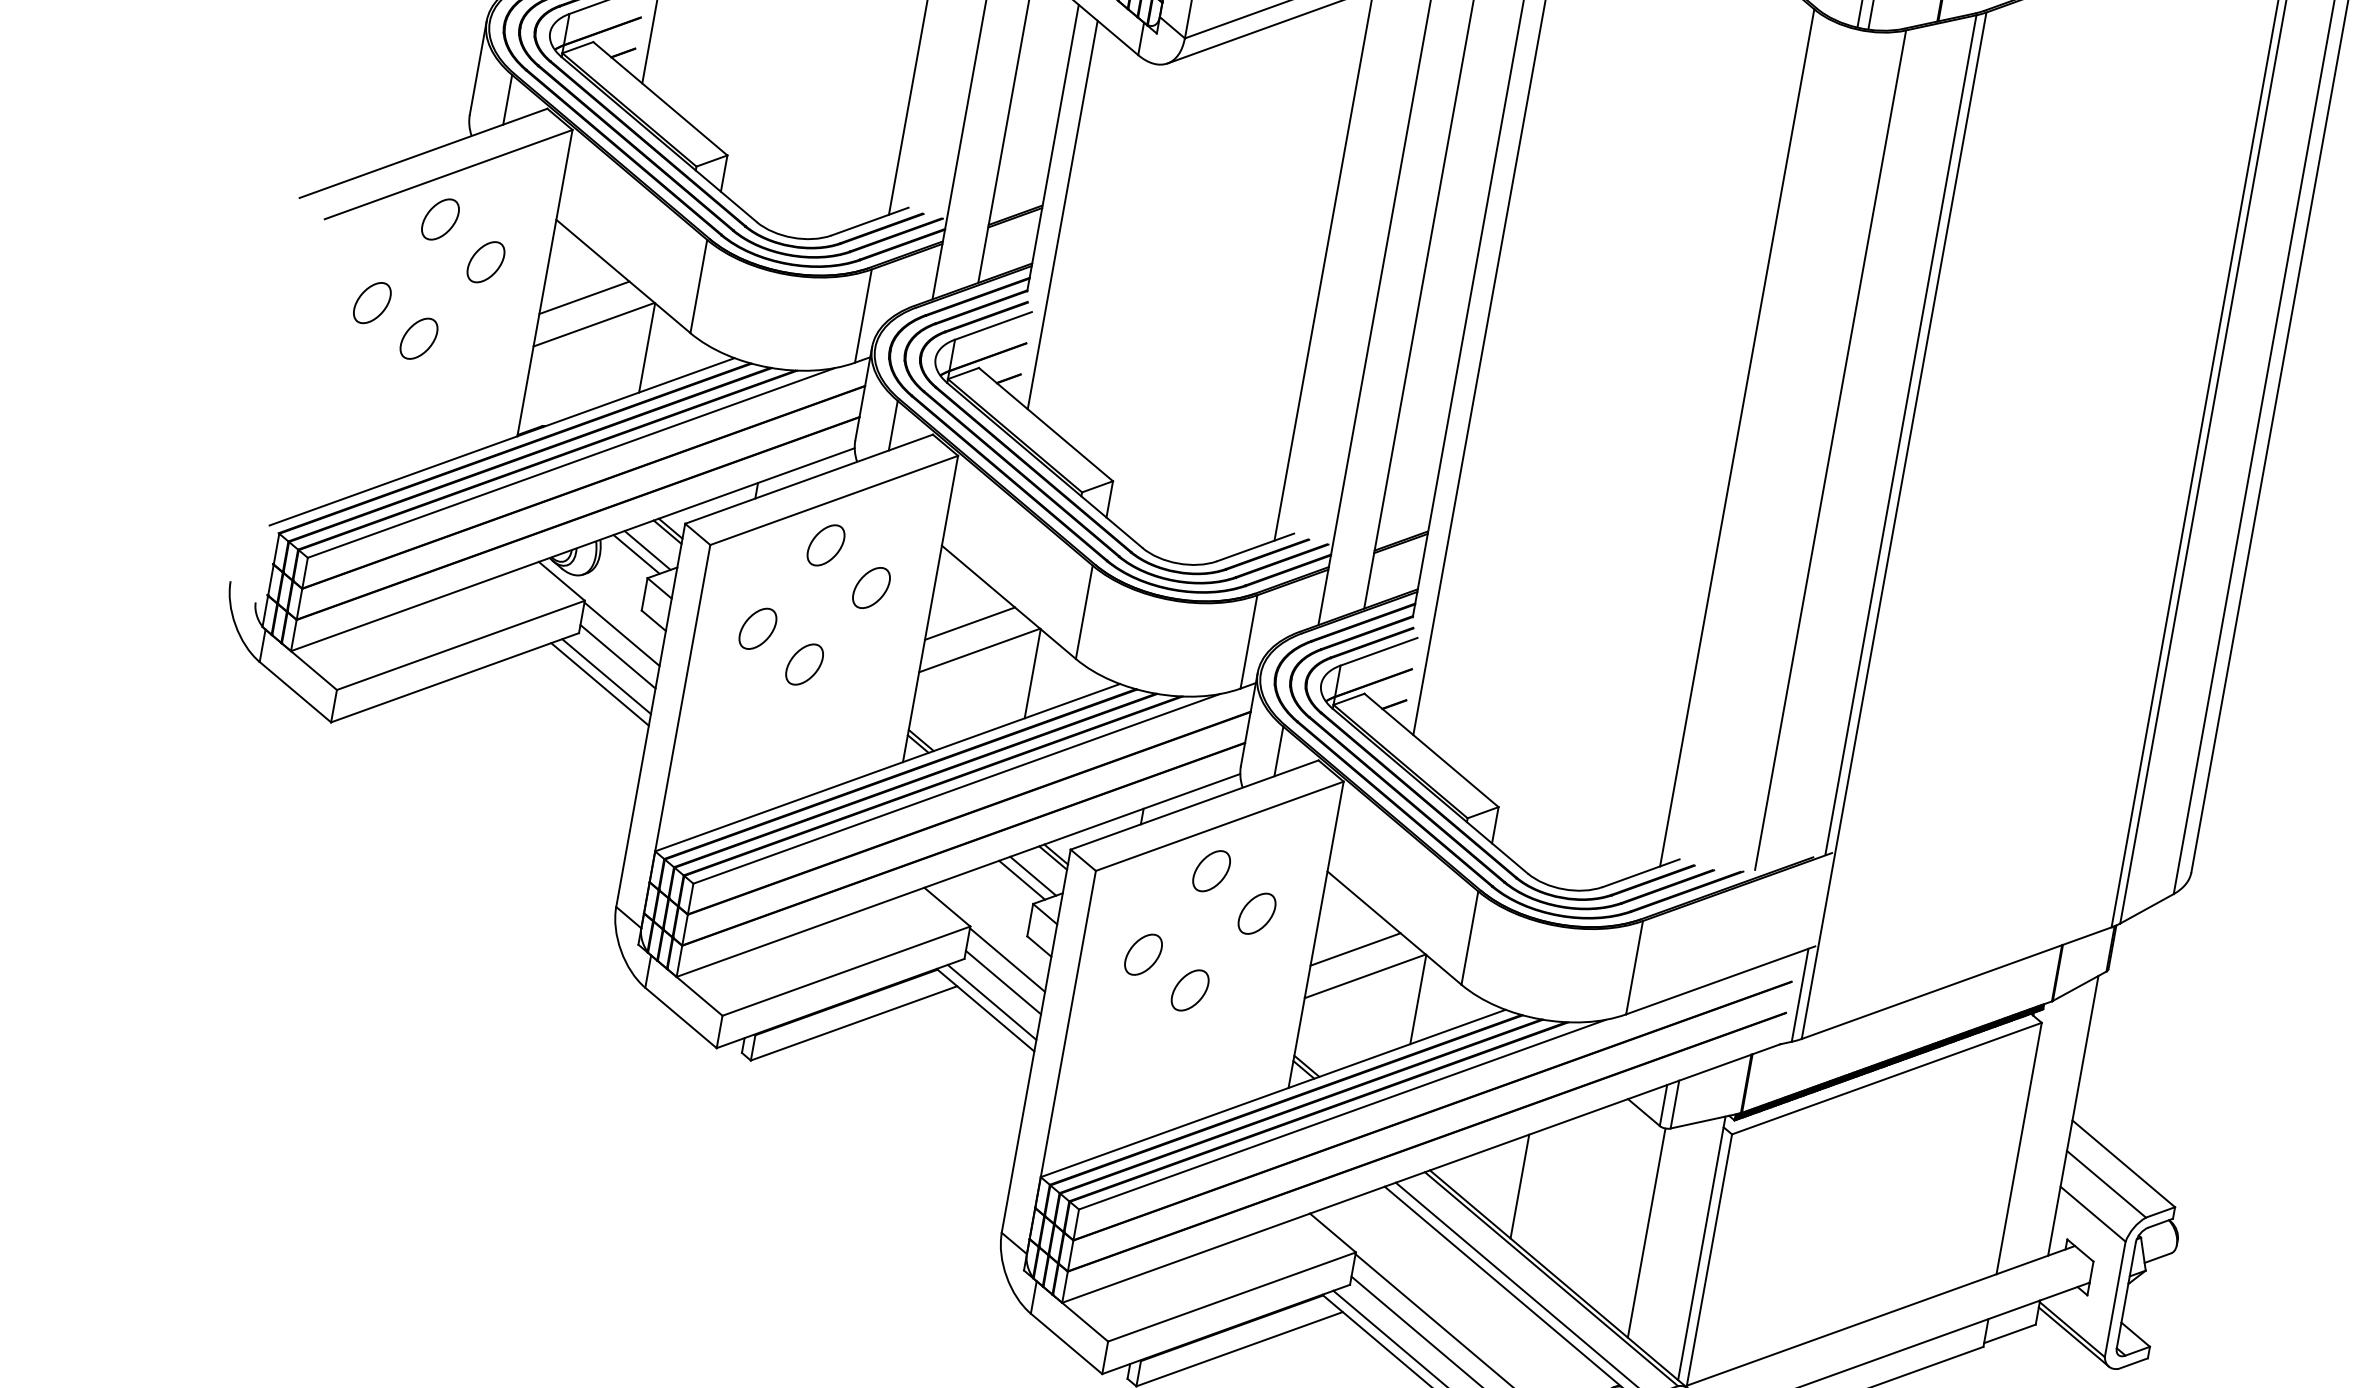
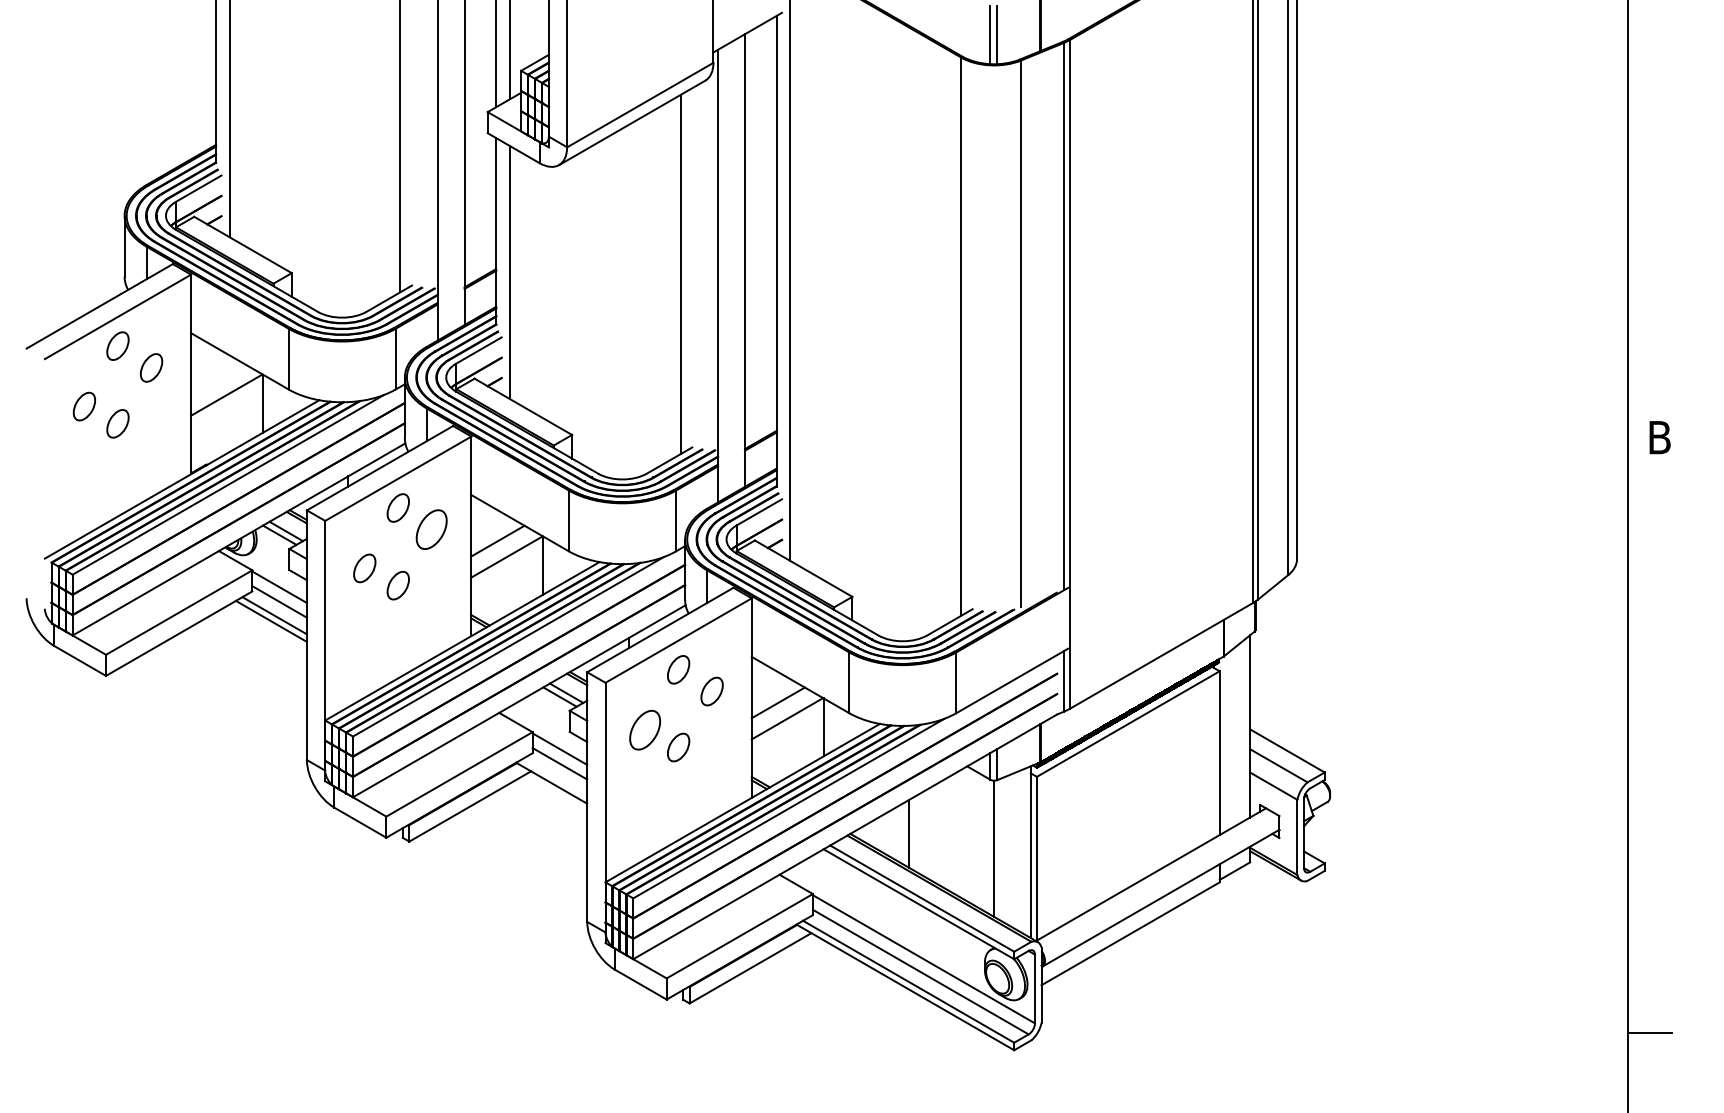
line: (584, 296) -> (217, 378), removed
part: (871, 587) -> (431, 529), size x1.4
part: (1142, 954) -> (644, 730), size x1.4
line: (991, 1002) -> (554, 777), removed

